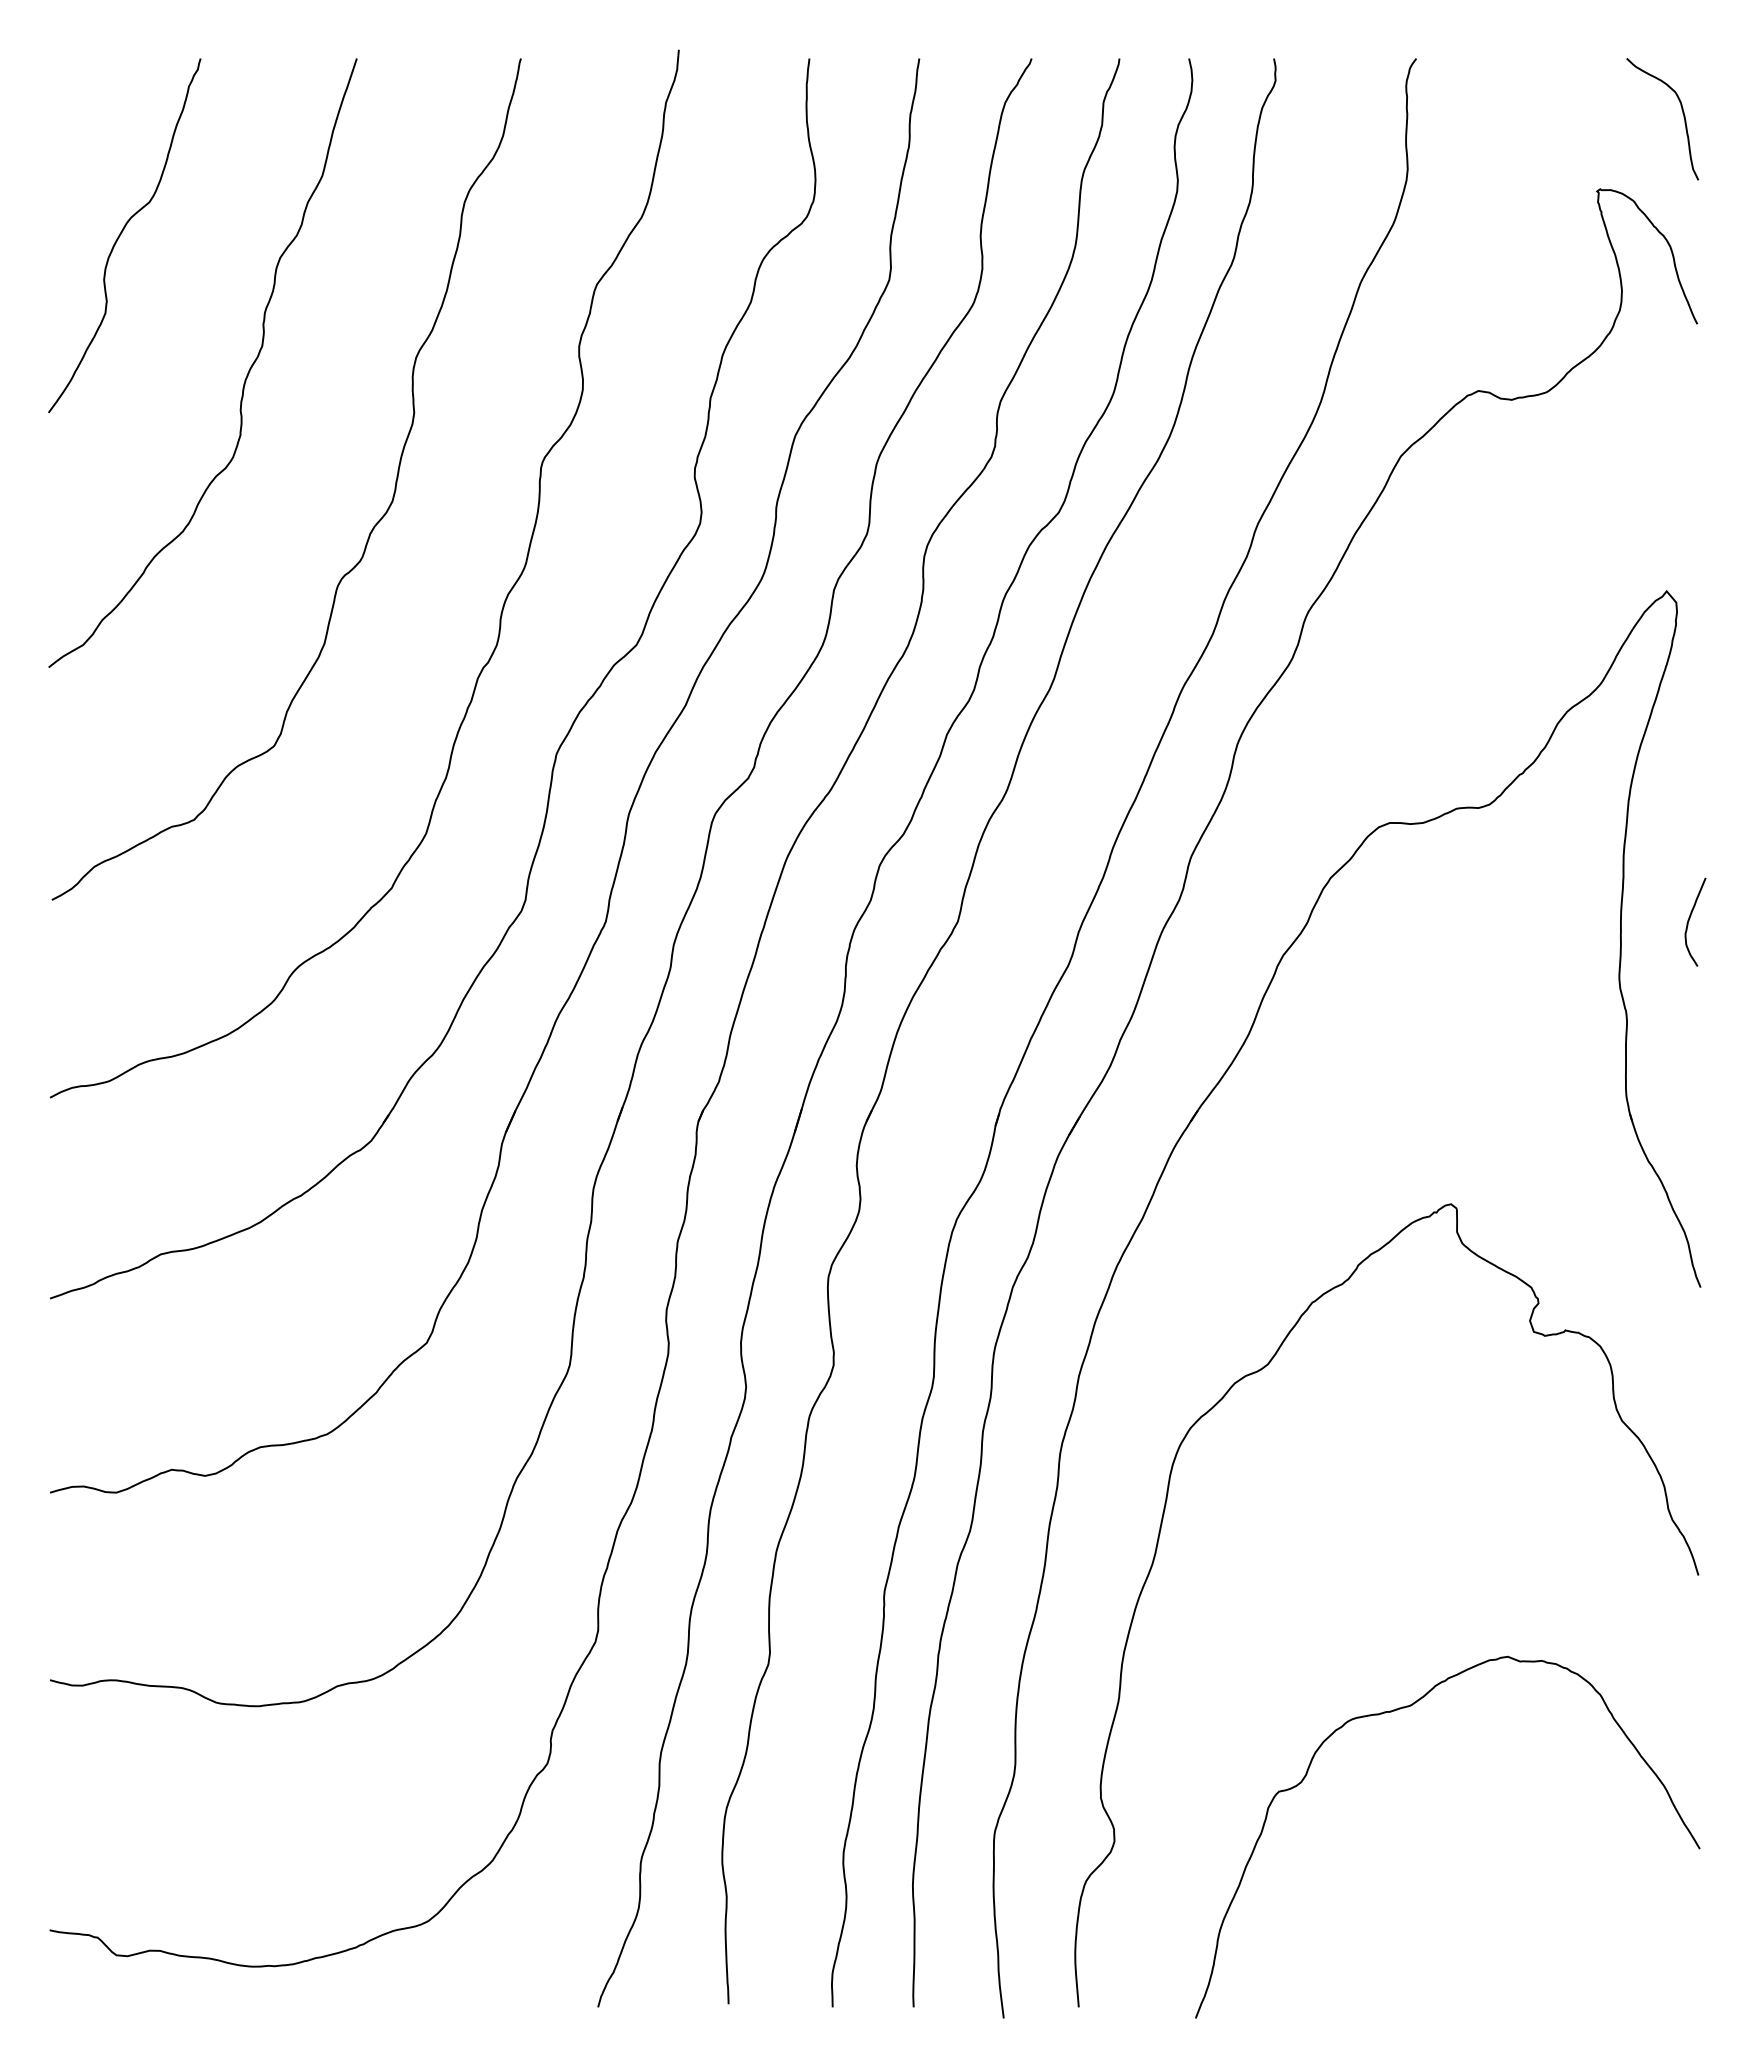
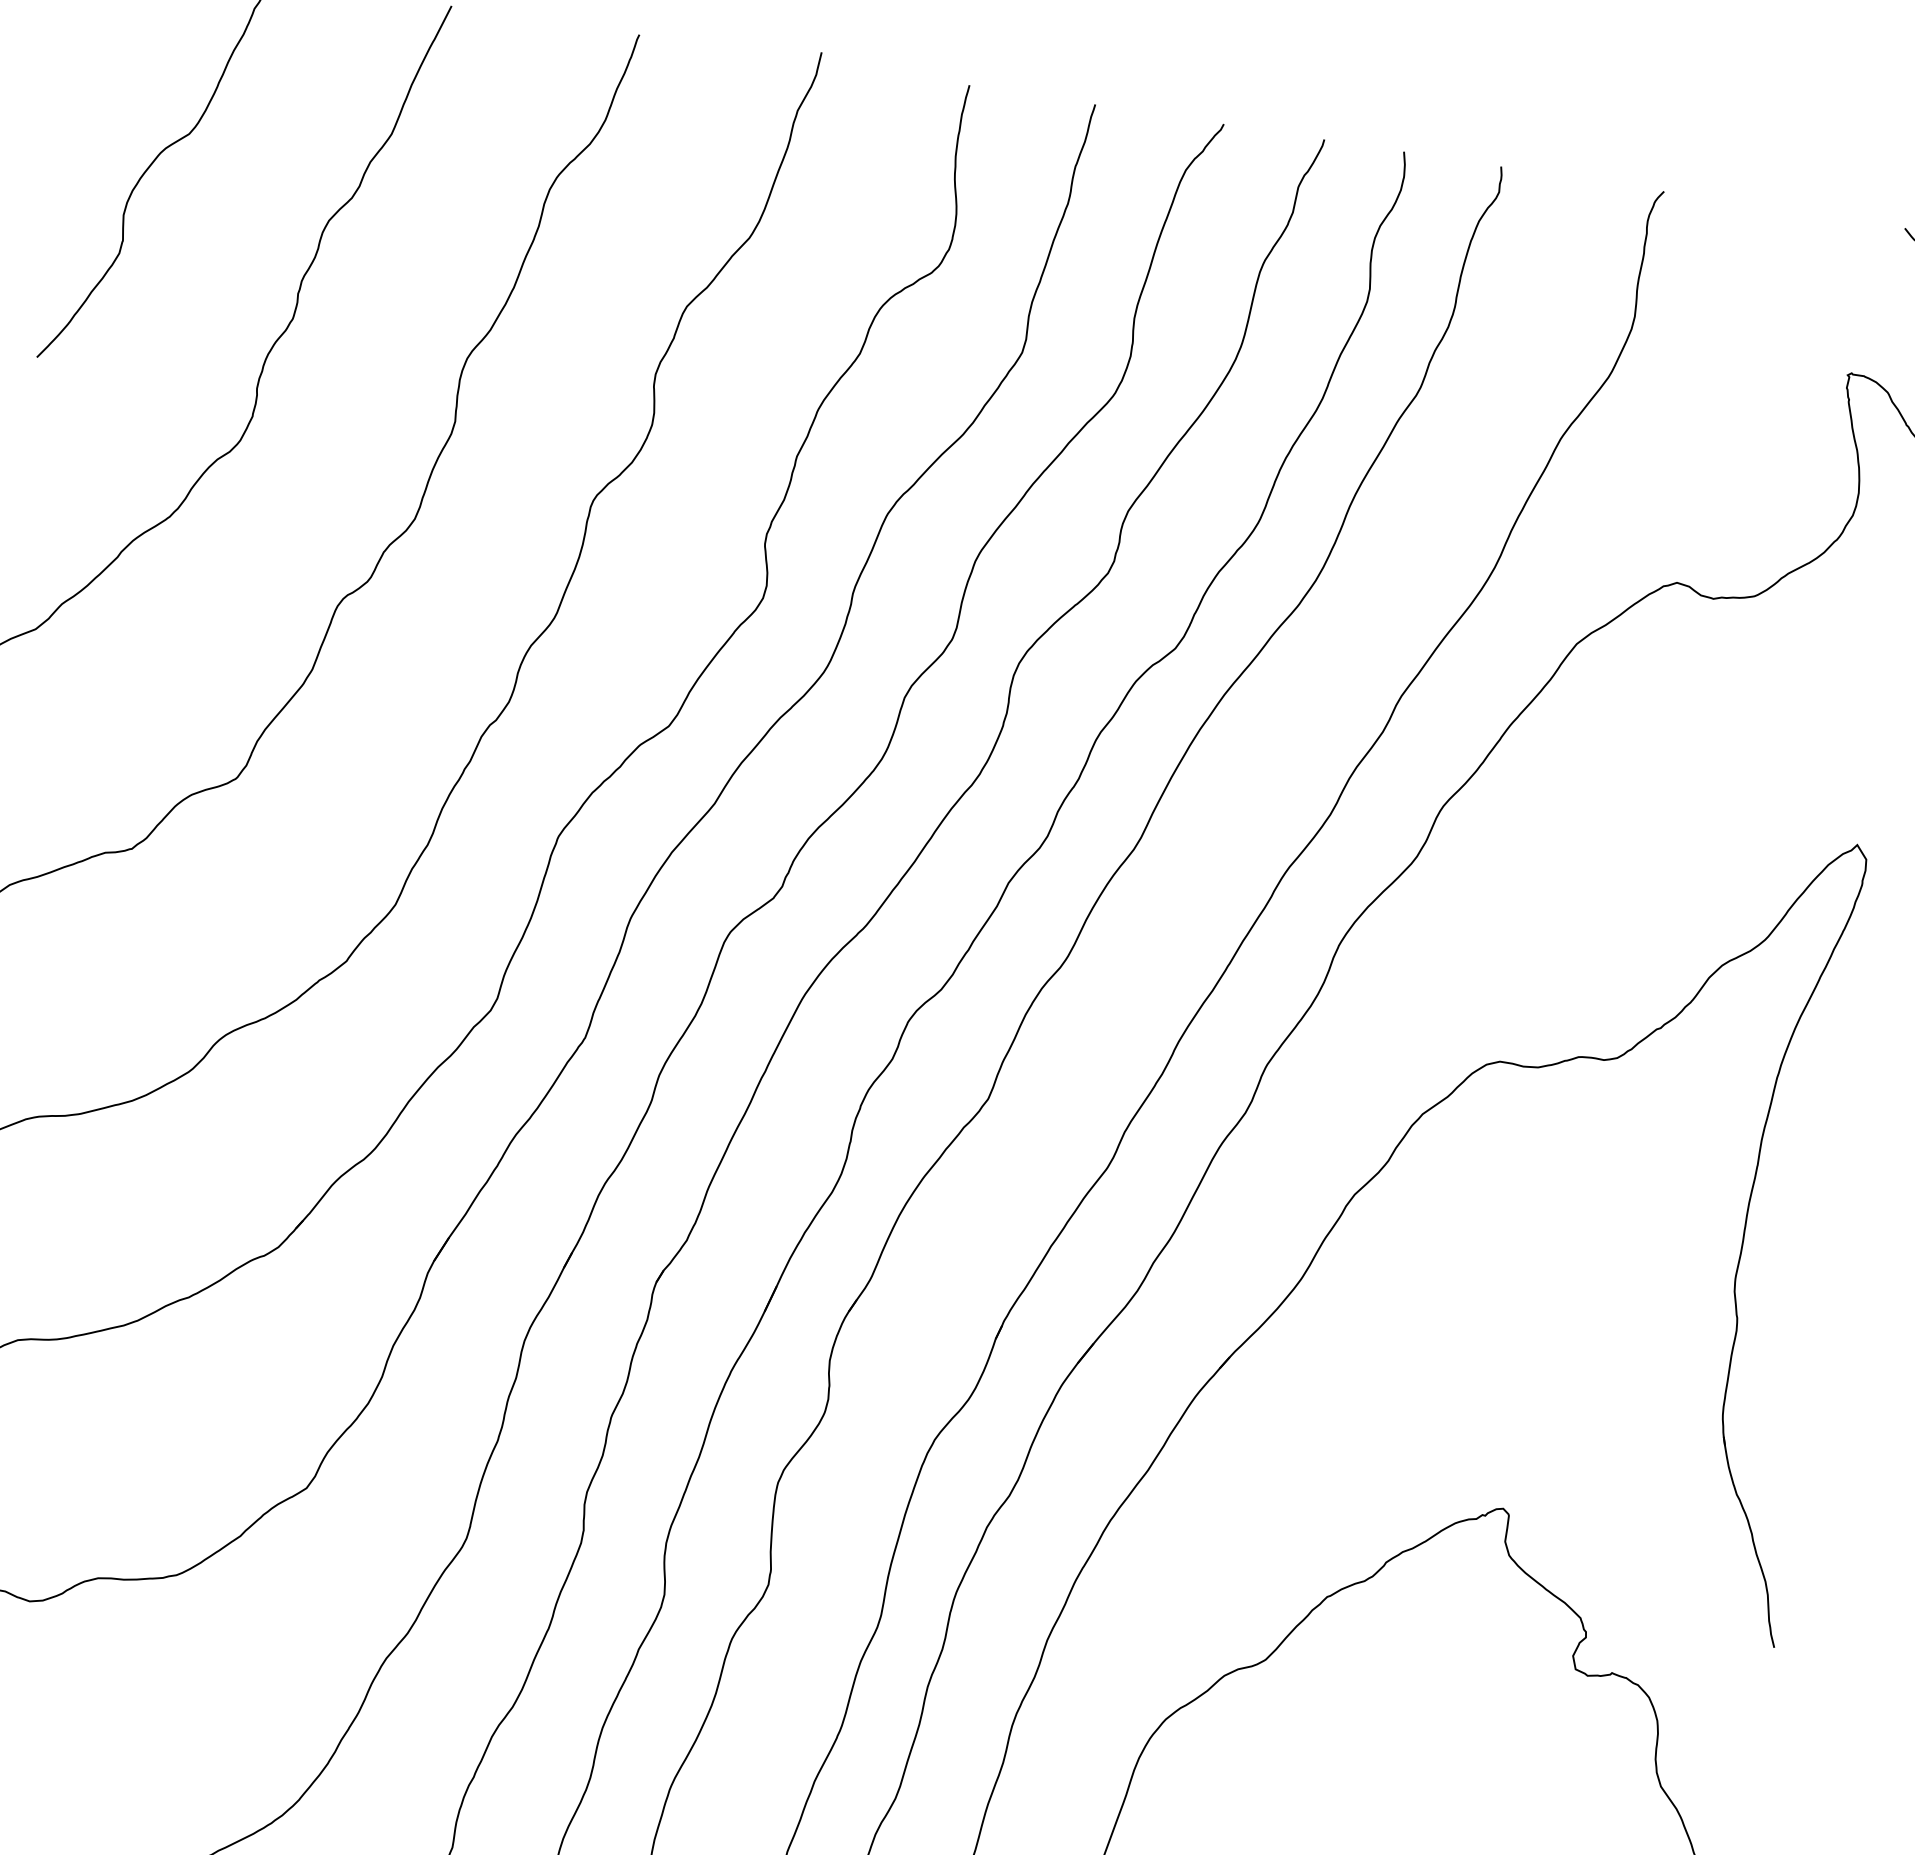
curve: (1690, 918) -> (1827, 1223), removed

